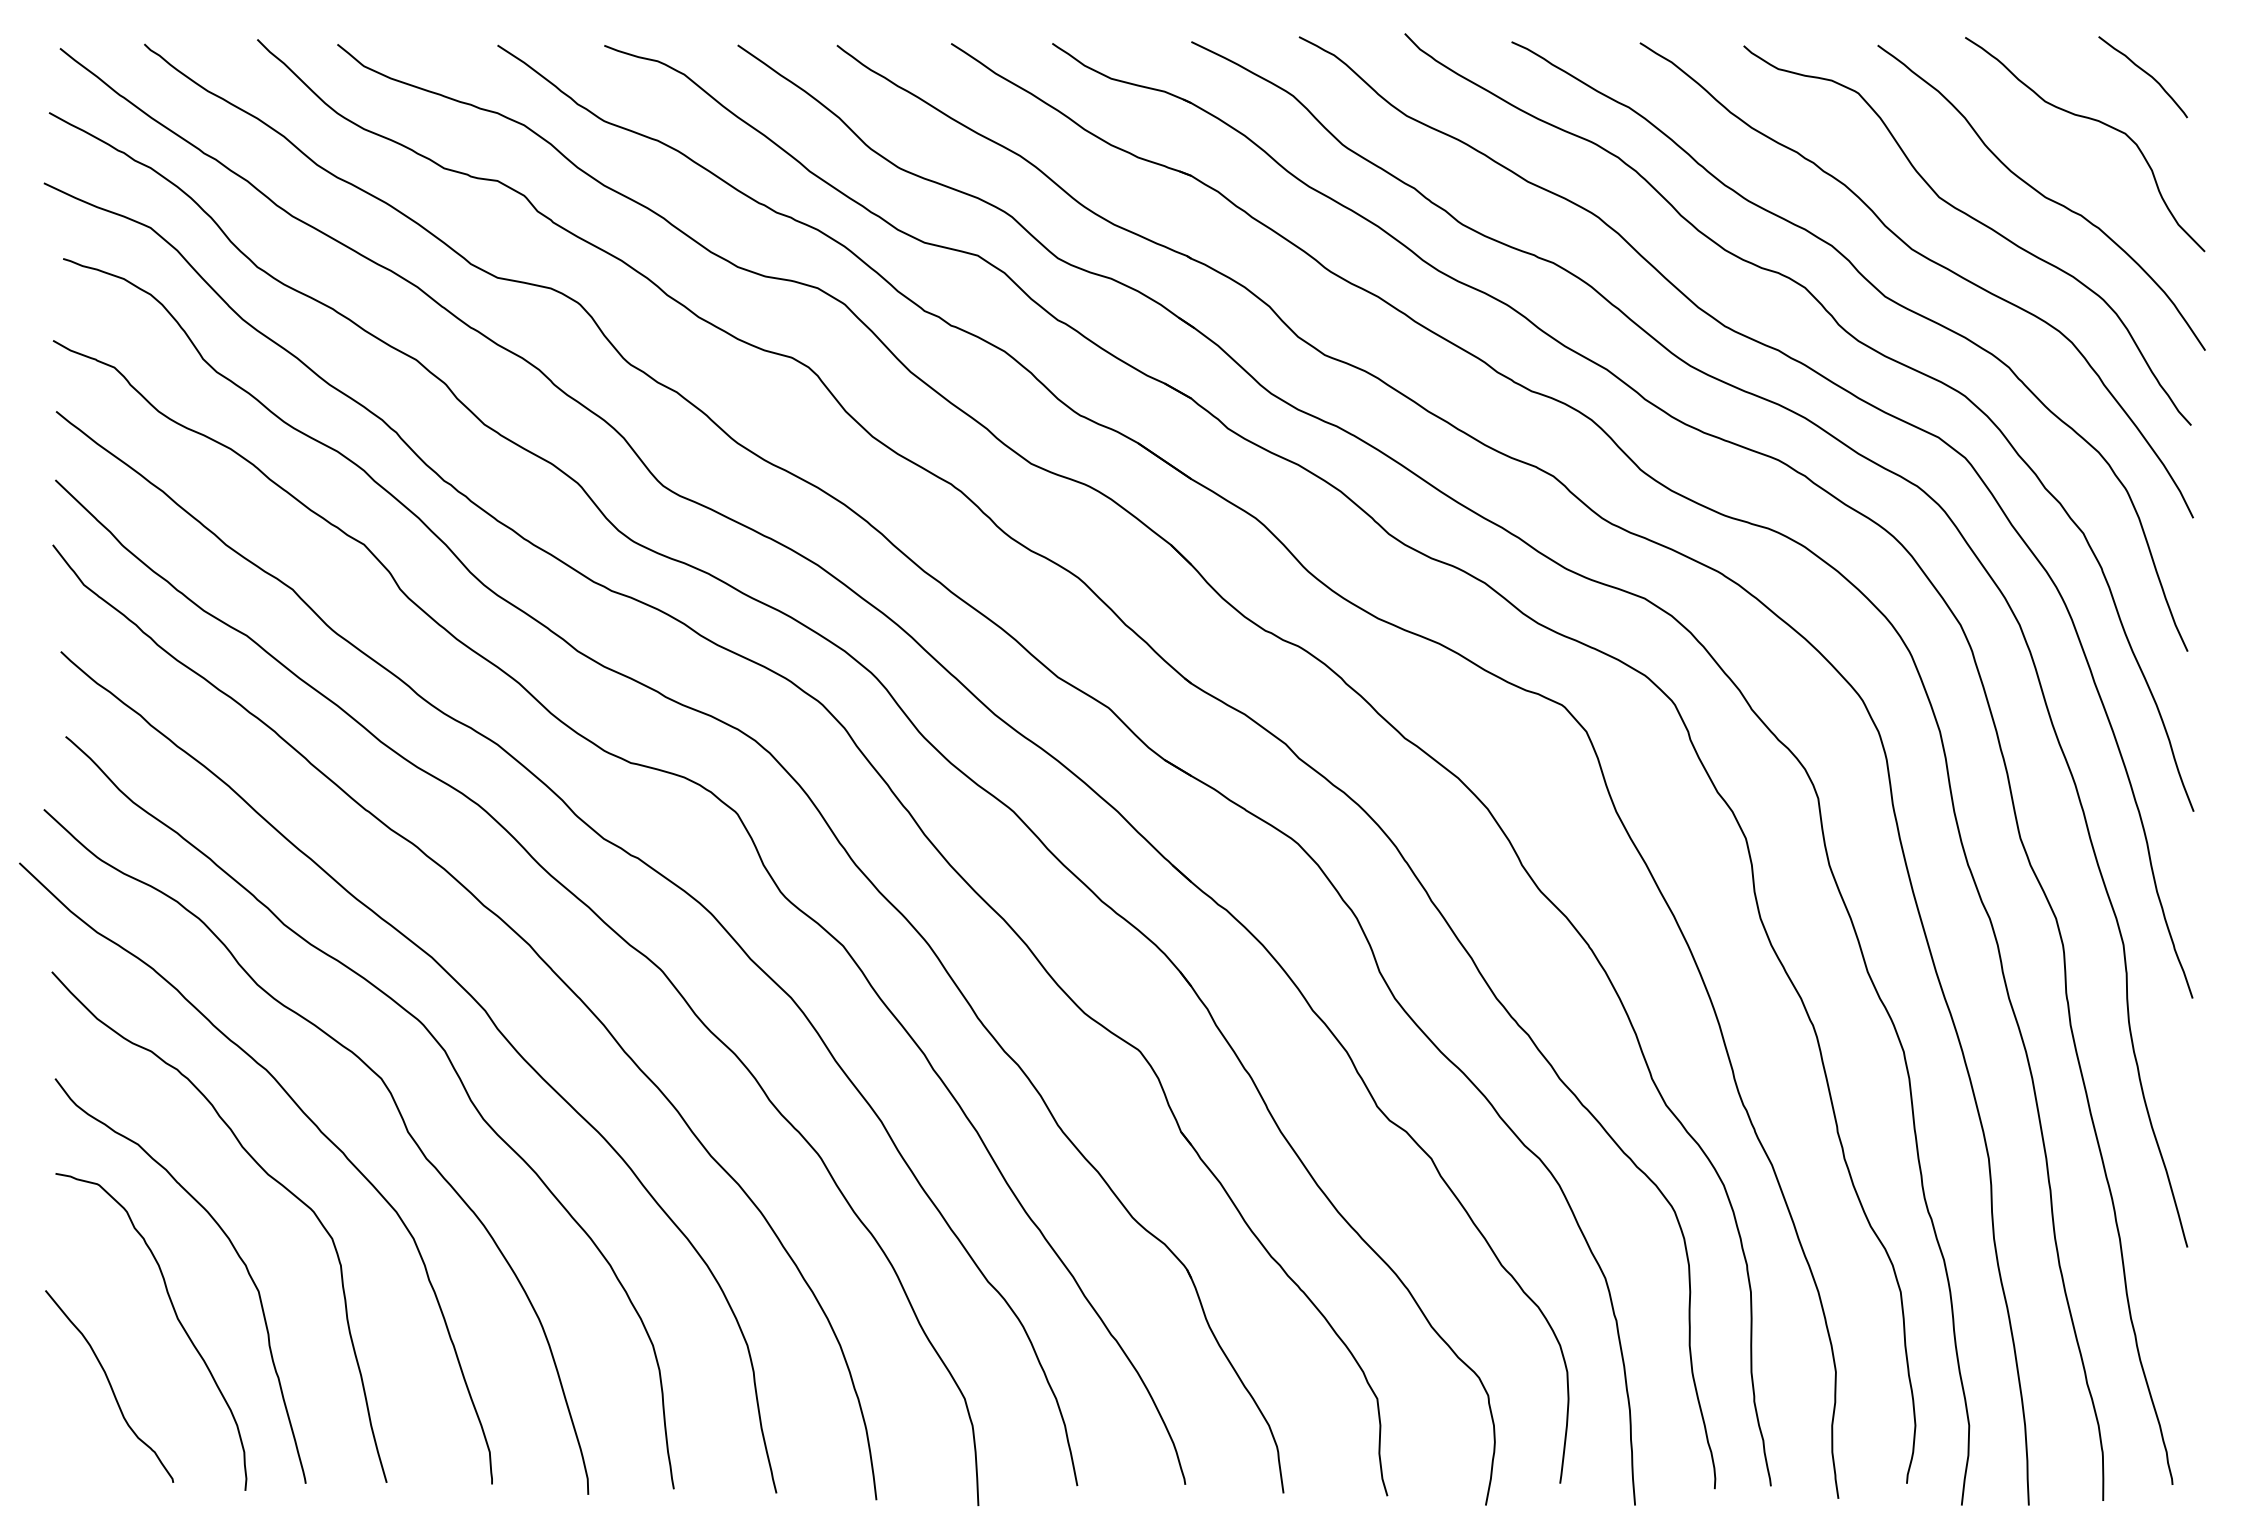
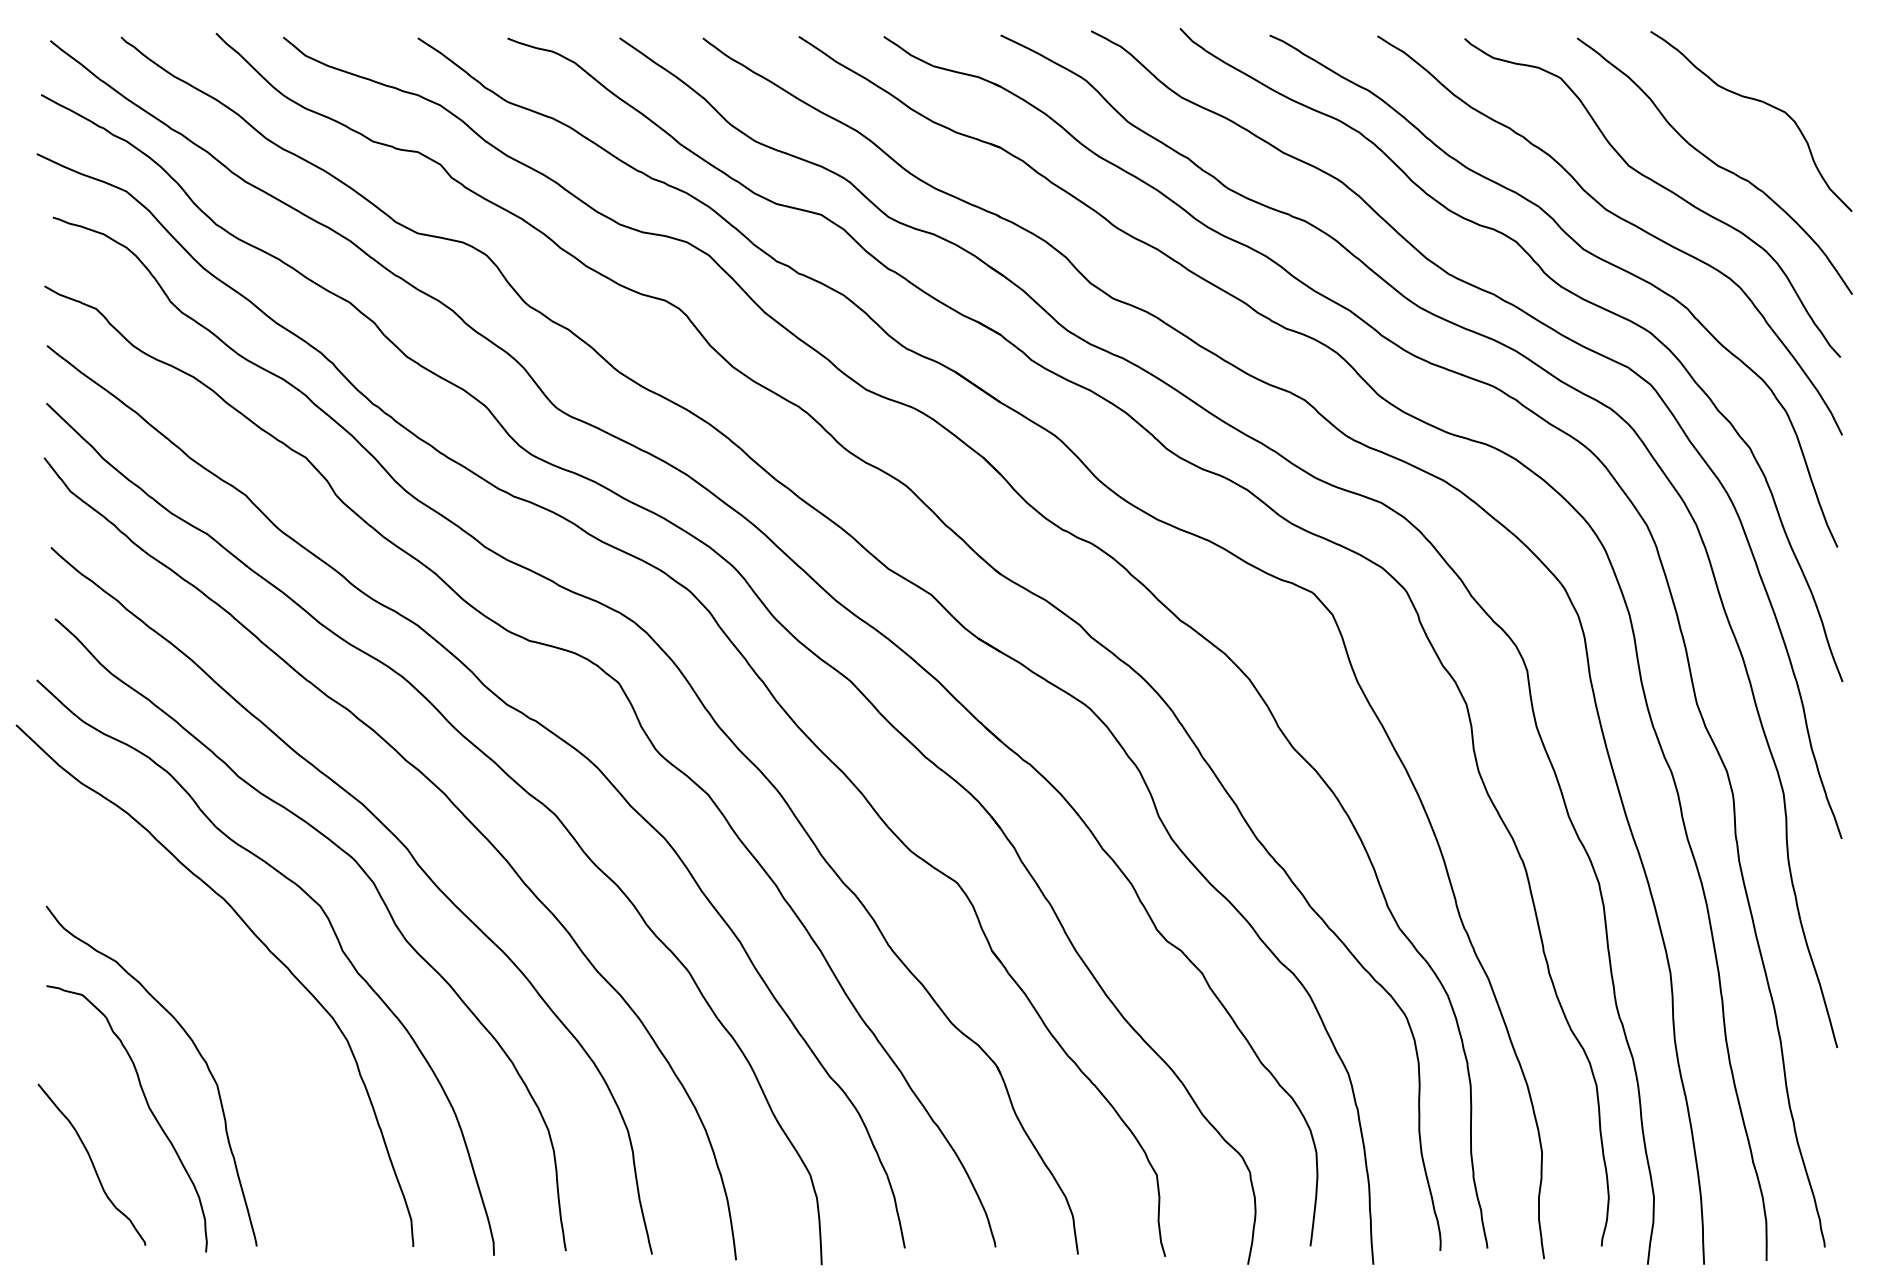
curve: (2145, 73) -> (1802, 61), removed
curve: (267, 1175) -> (224, 987), removed

